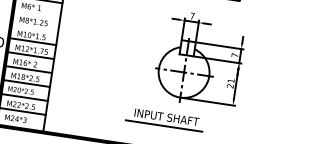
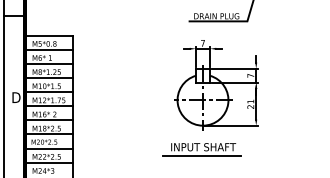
line: (36, 13) -> (48, 63), added
line: (34, 27) -> (48, 77), added
part: (164, 119) -> (201, 149), moved

